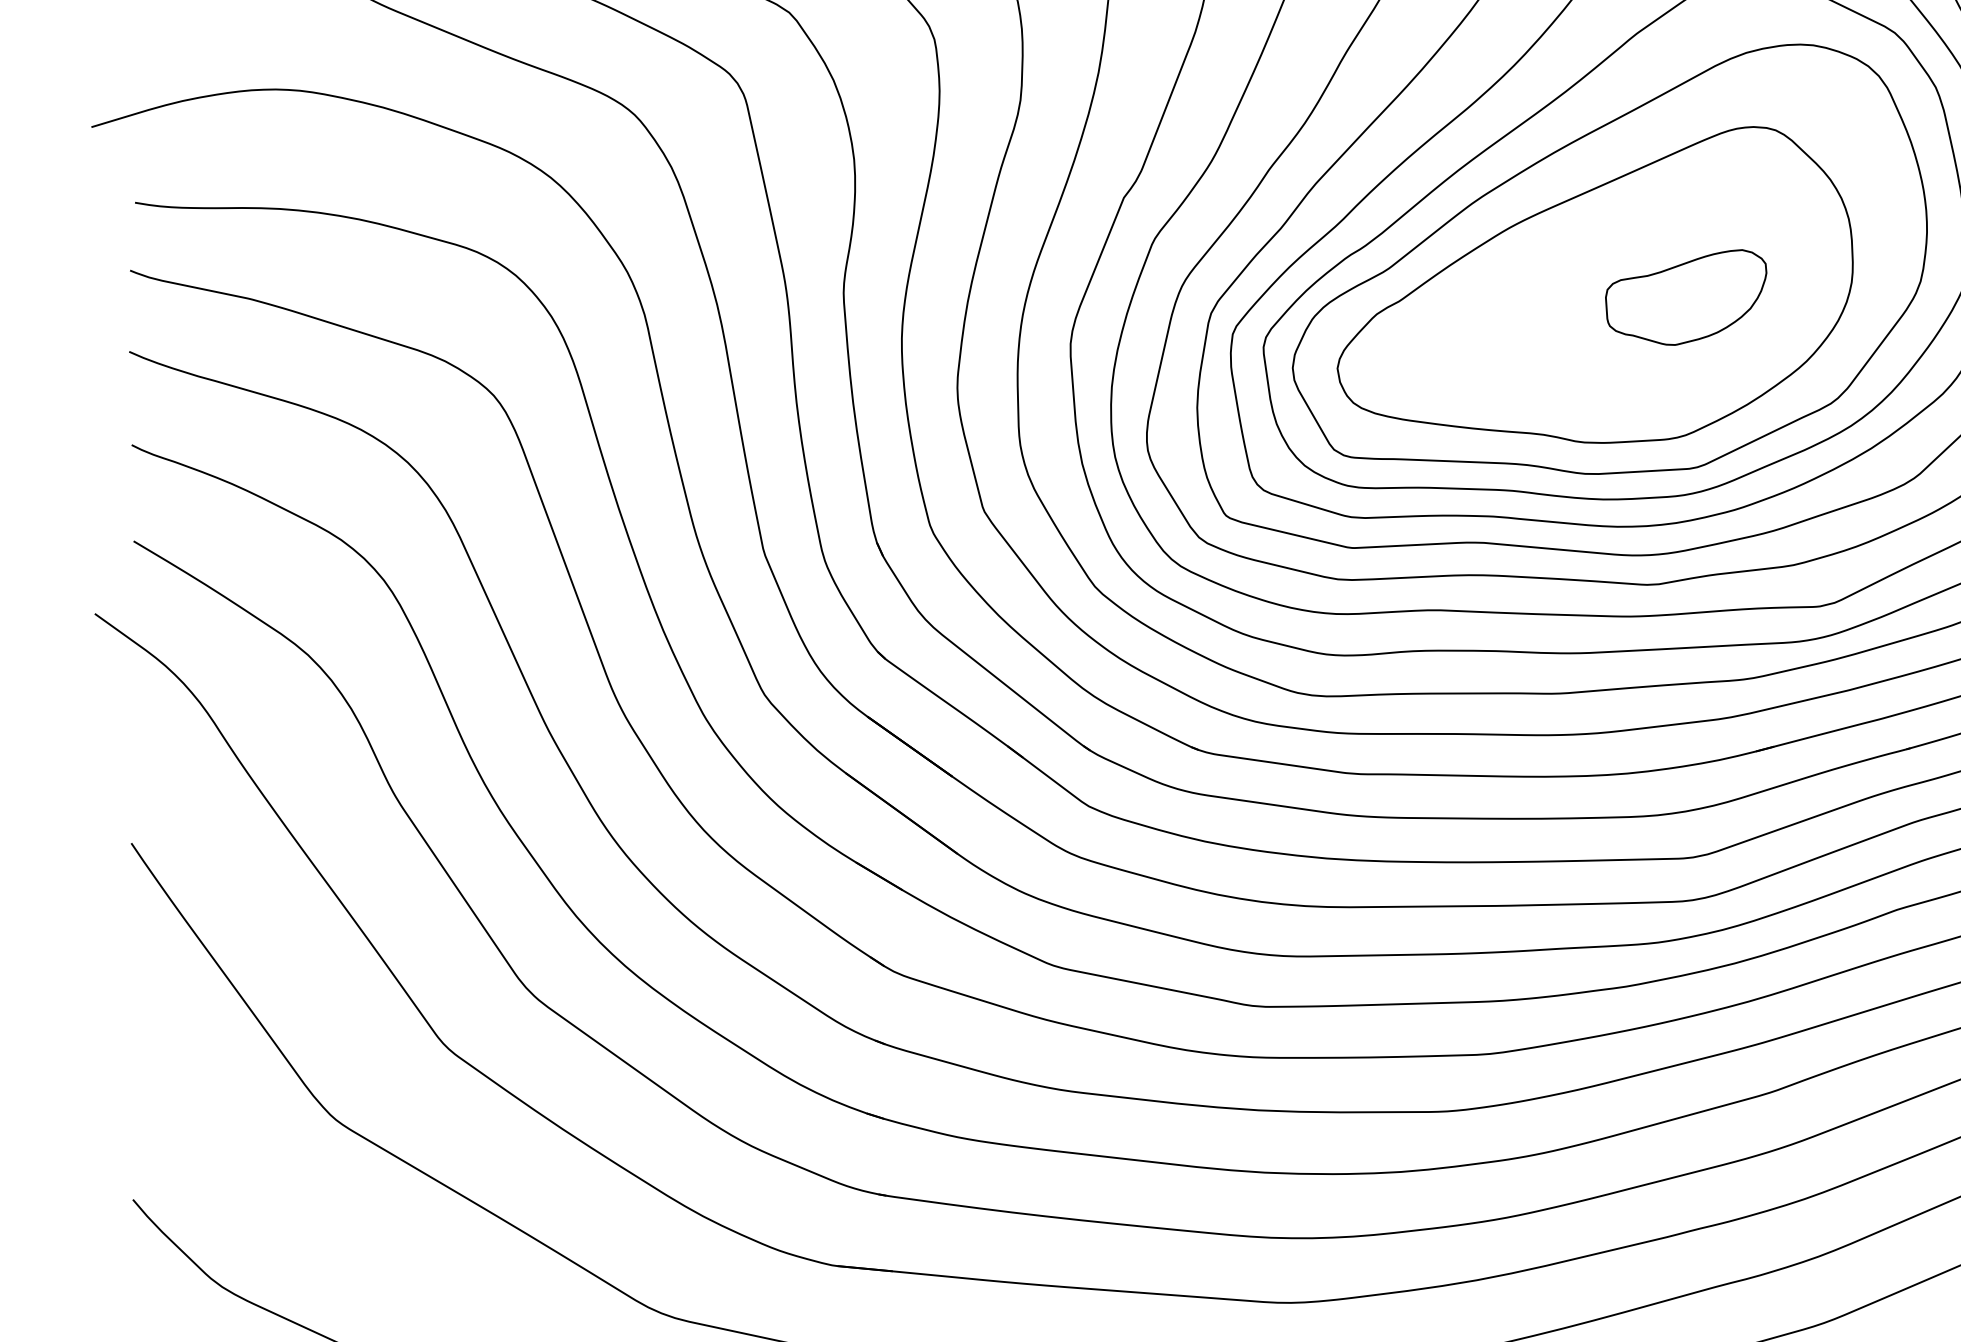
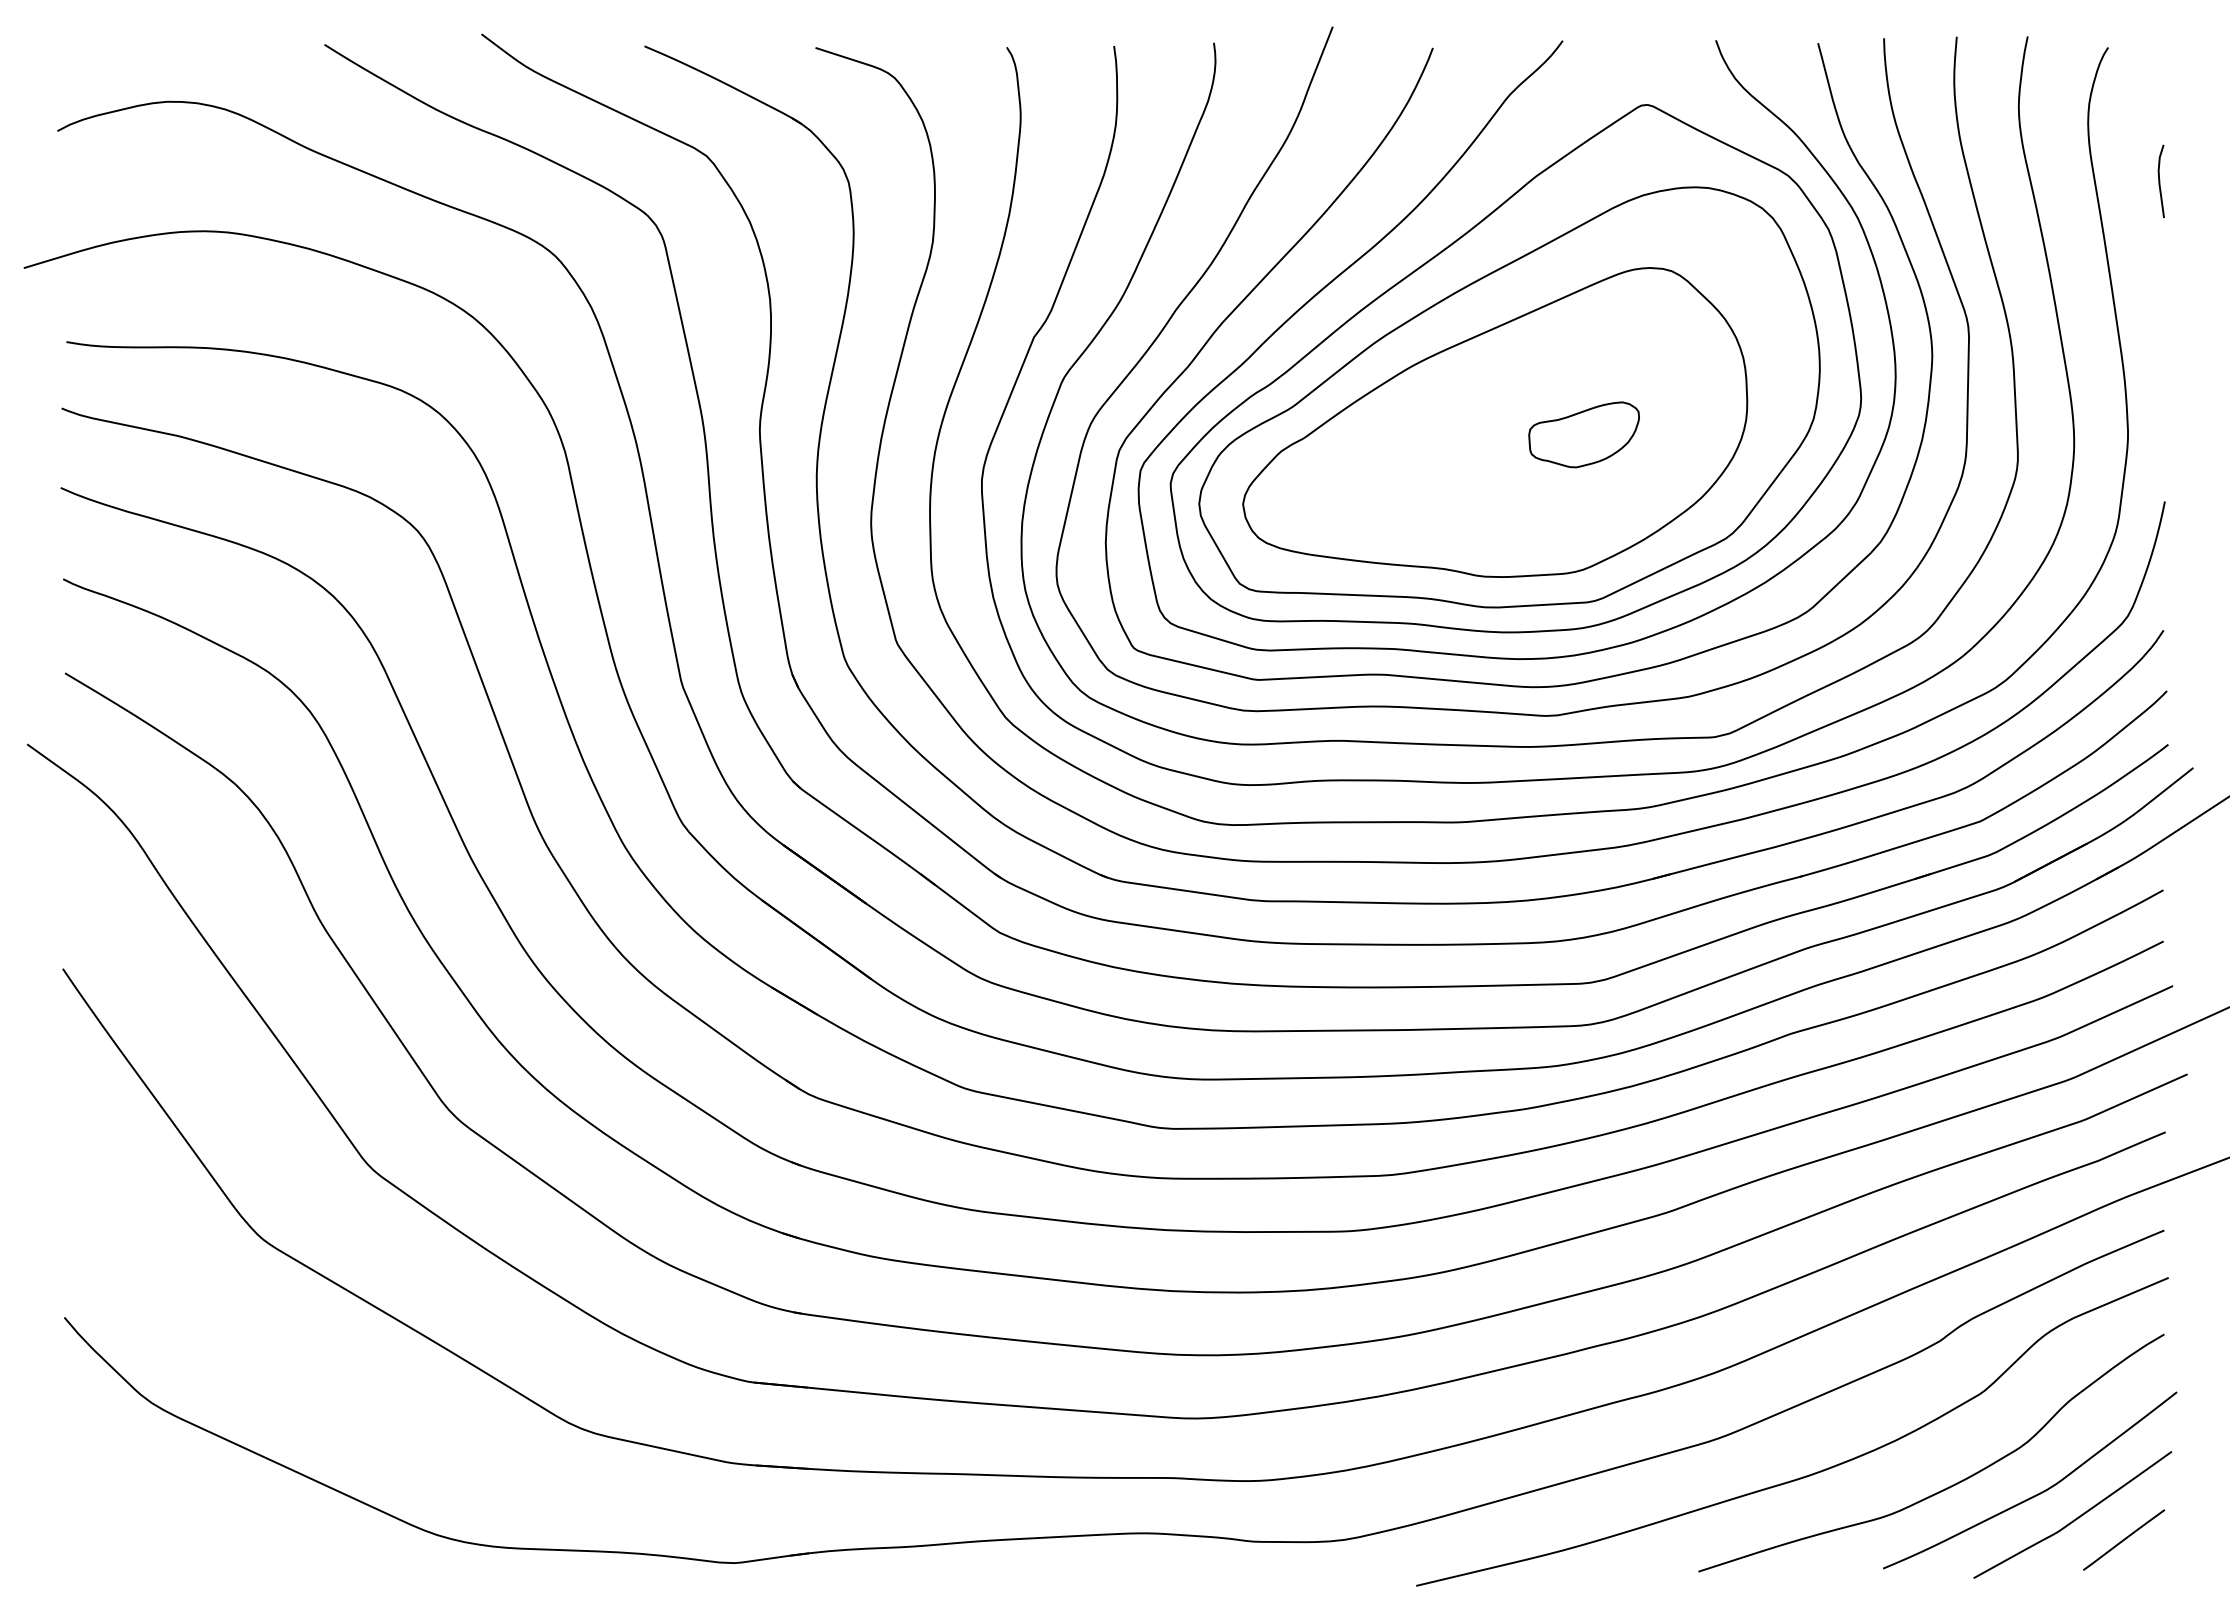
part: (1685, 297) -> (1583, 434), size x0.7

